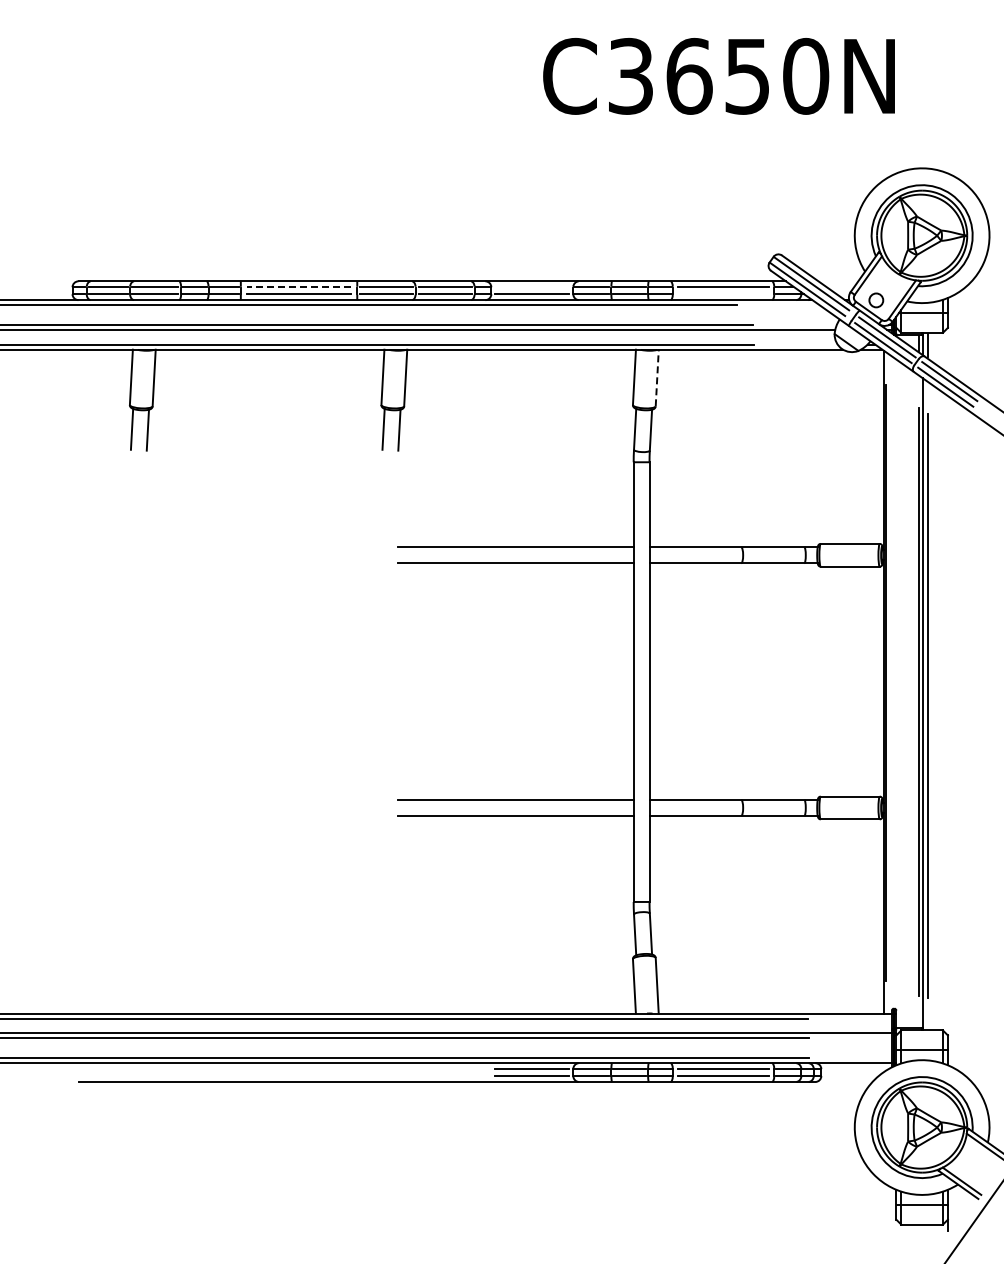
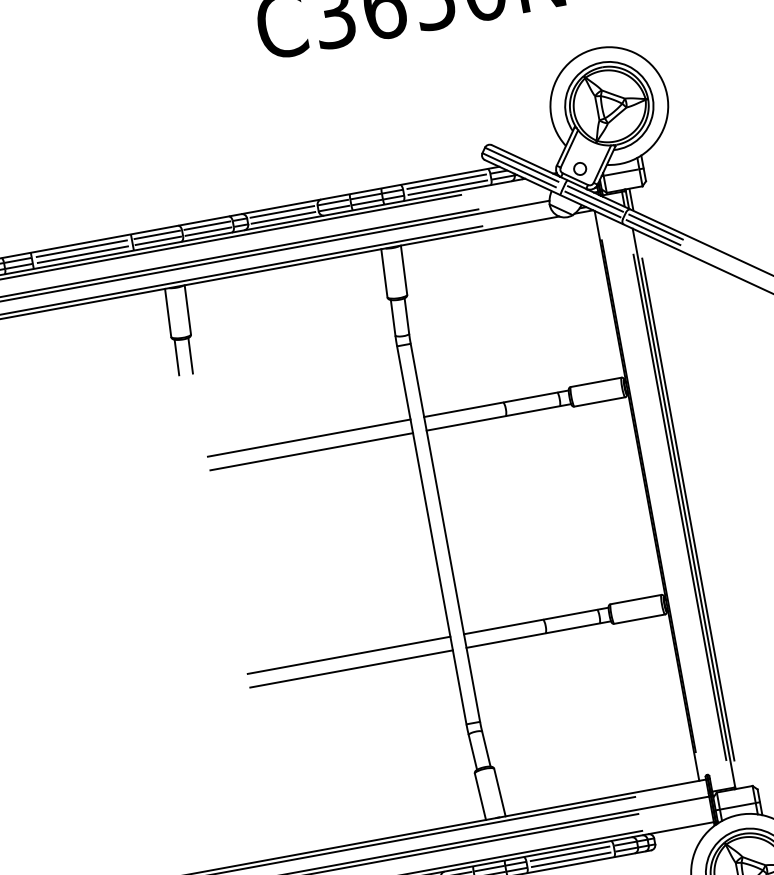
line: (298, 287) -> (81, 249), dashed -> solid
line: (532, 287) -> (282, 212), added
line: (723, 294) -> (447, 187), added
line: (657, 377) -> (404, 269), dashed -> solid

